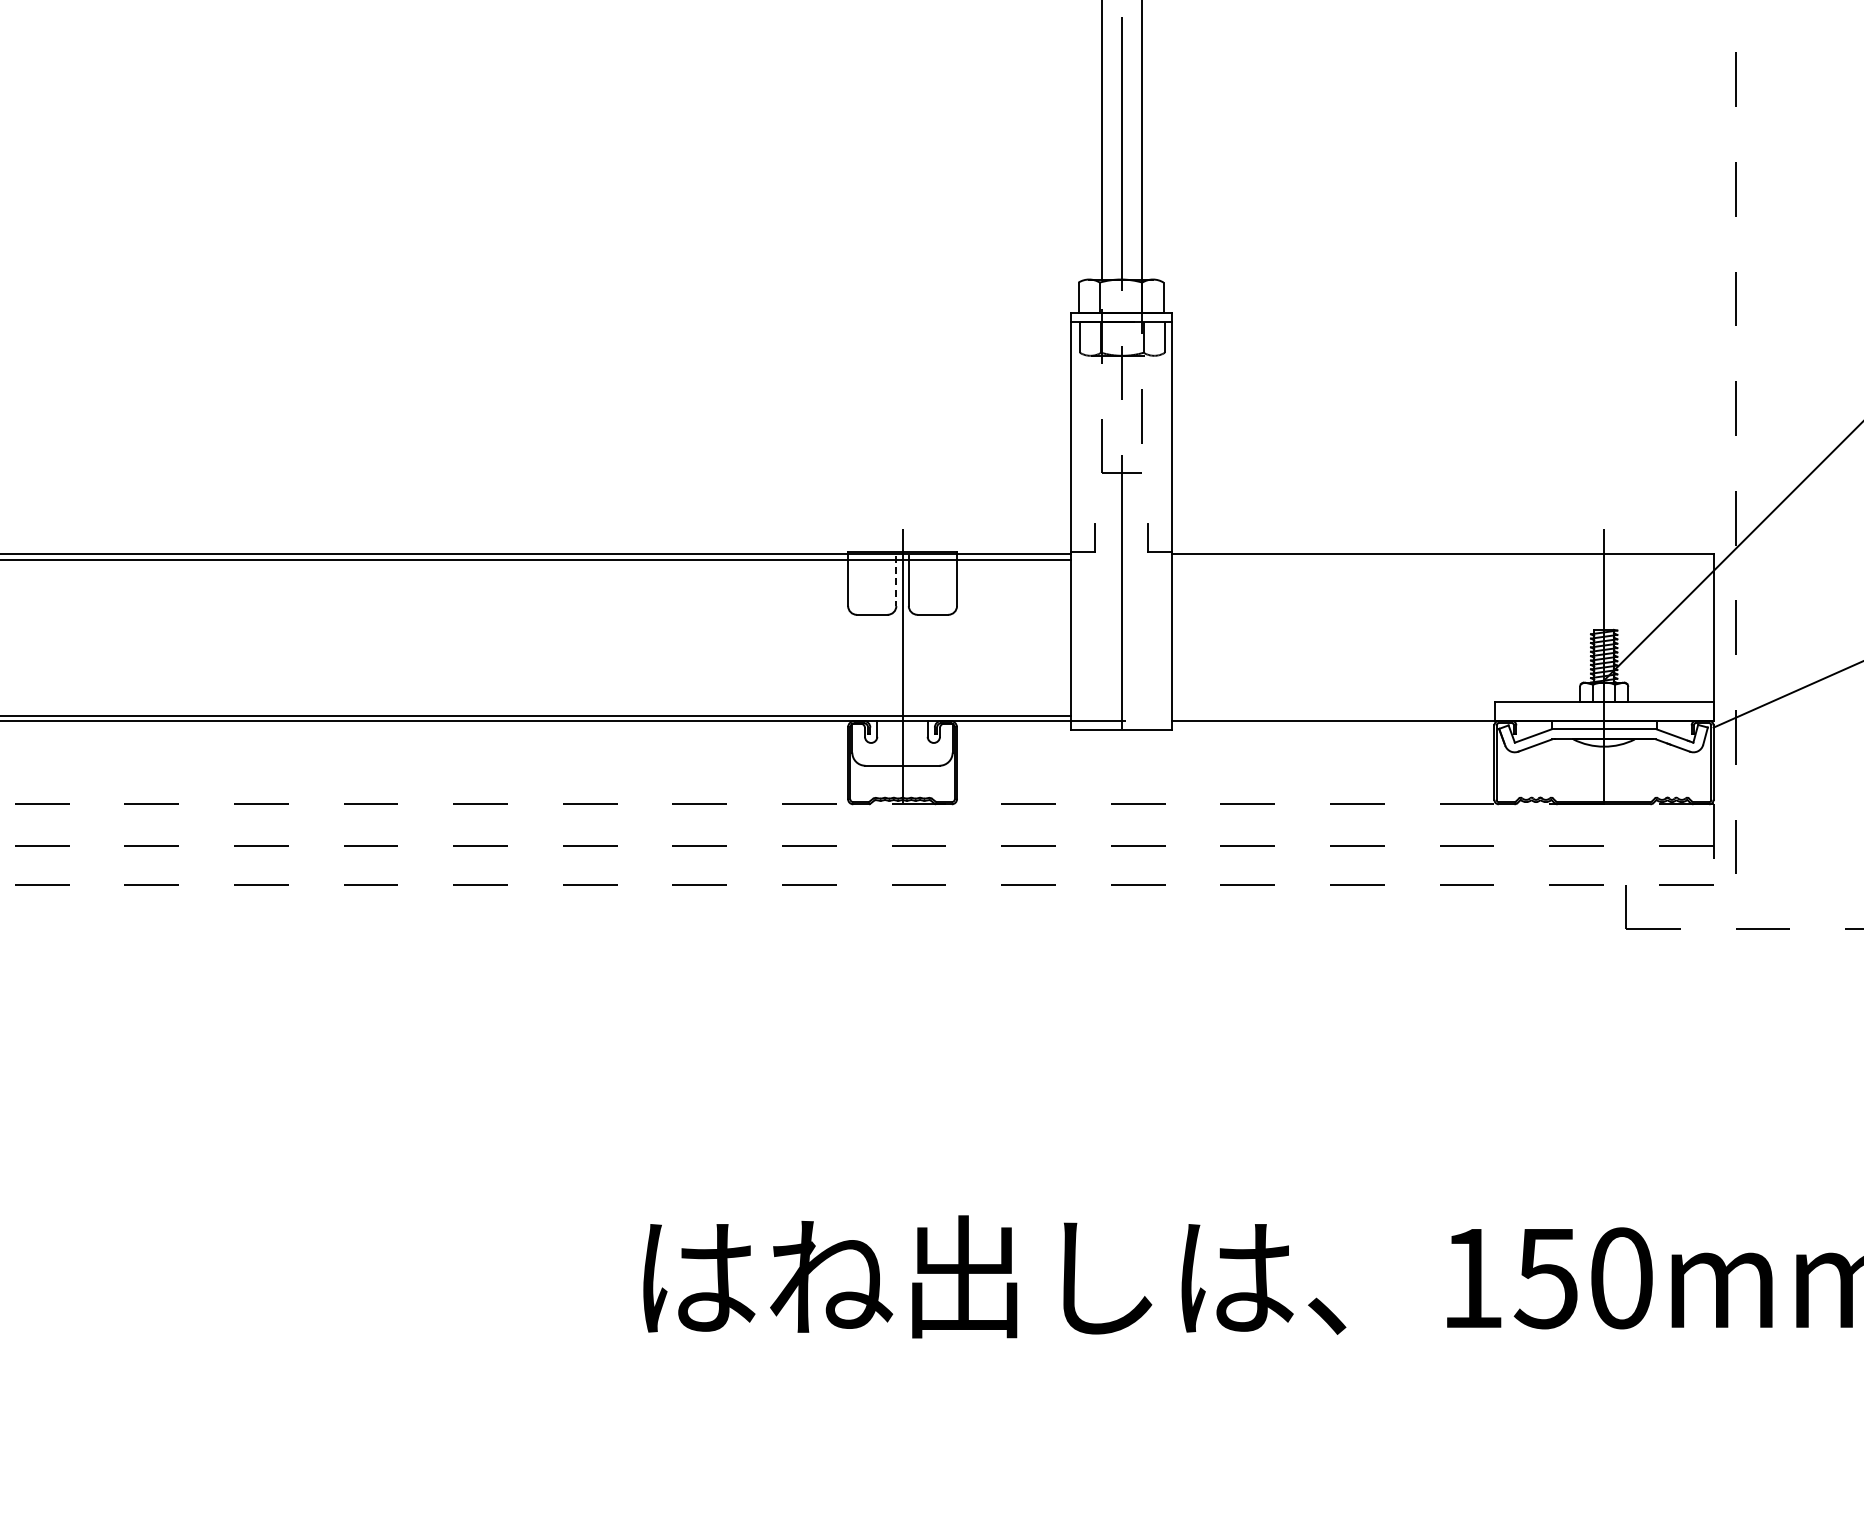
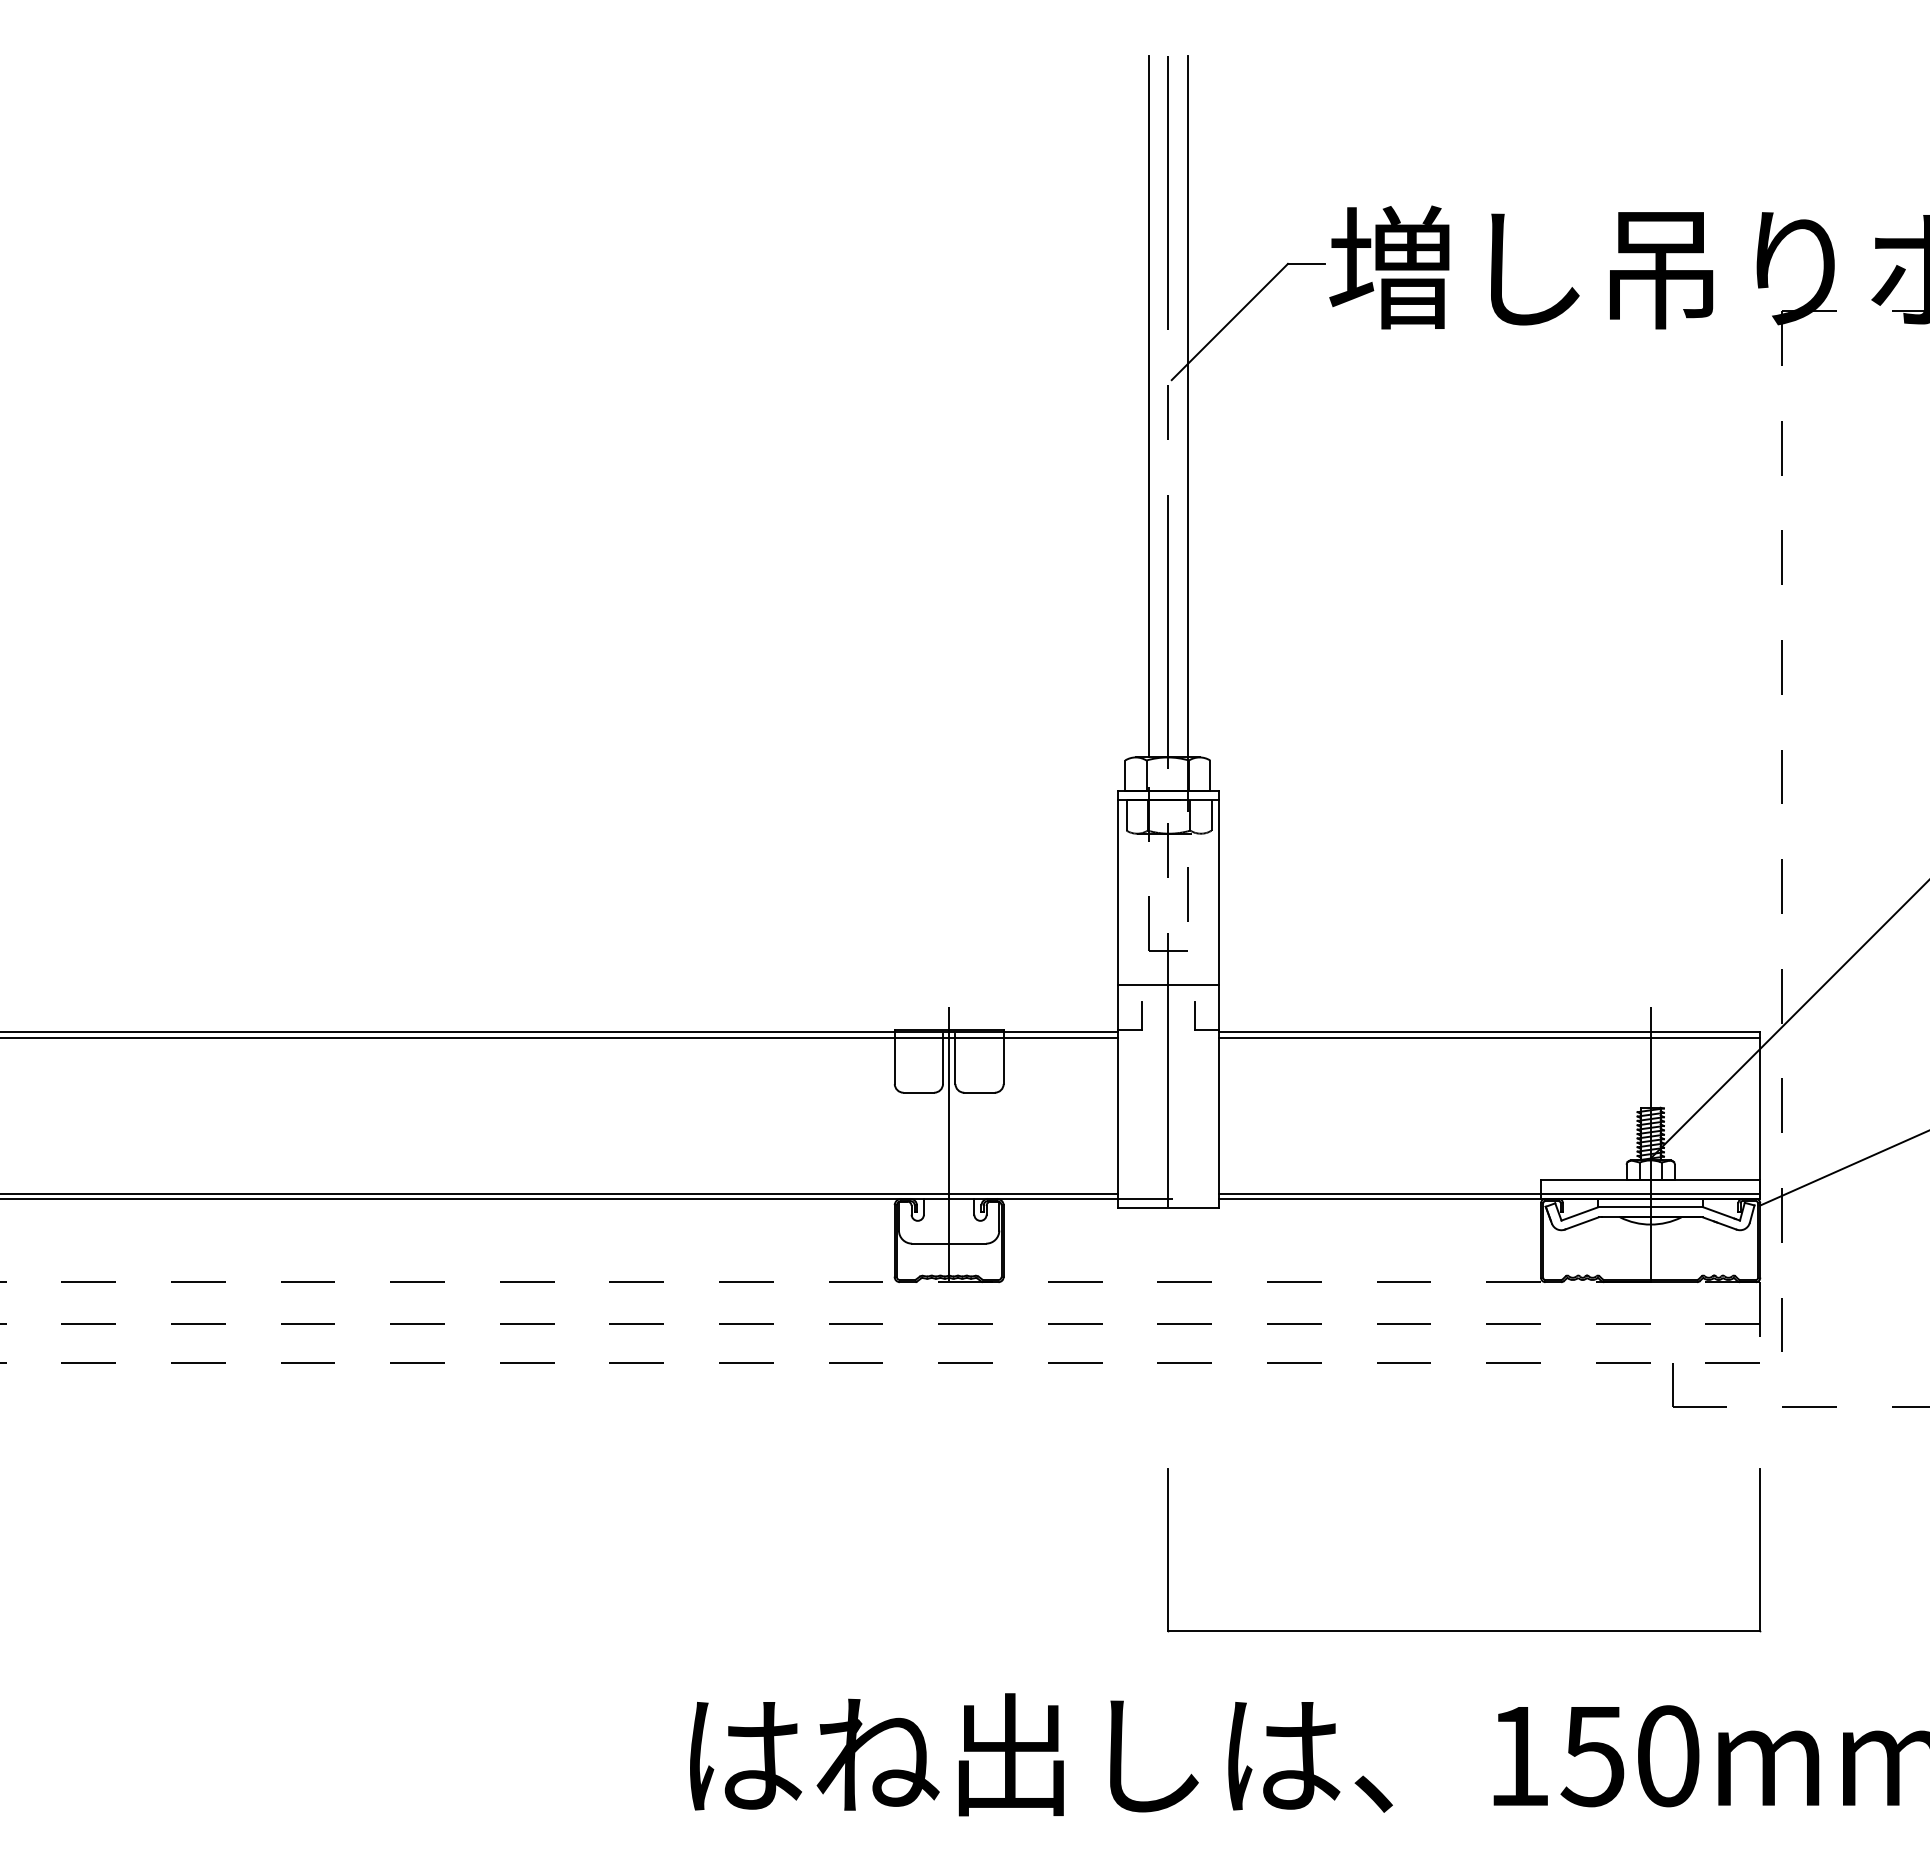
line: (1121, 506) -> (1168, 984), added
line: (1442, 559) -> (1489, 1037), added
line: (896, 581) -> (943, 1059), dashed -> solid
line: (1442, 715) -> (1489, 1193), added
part: (1417, 1152) -> (1464, 1630), added

